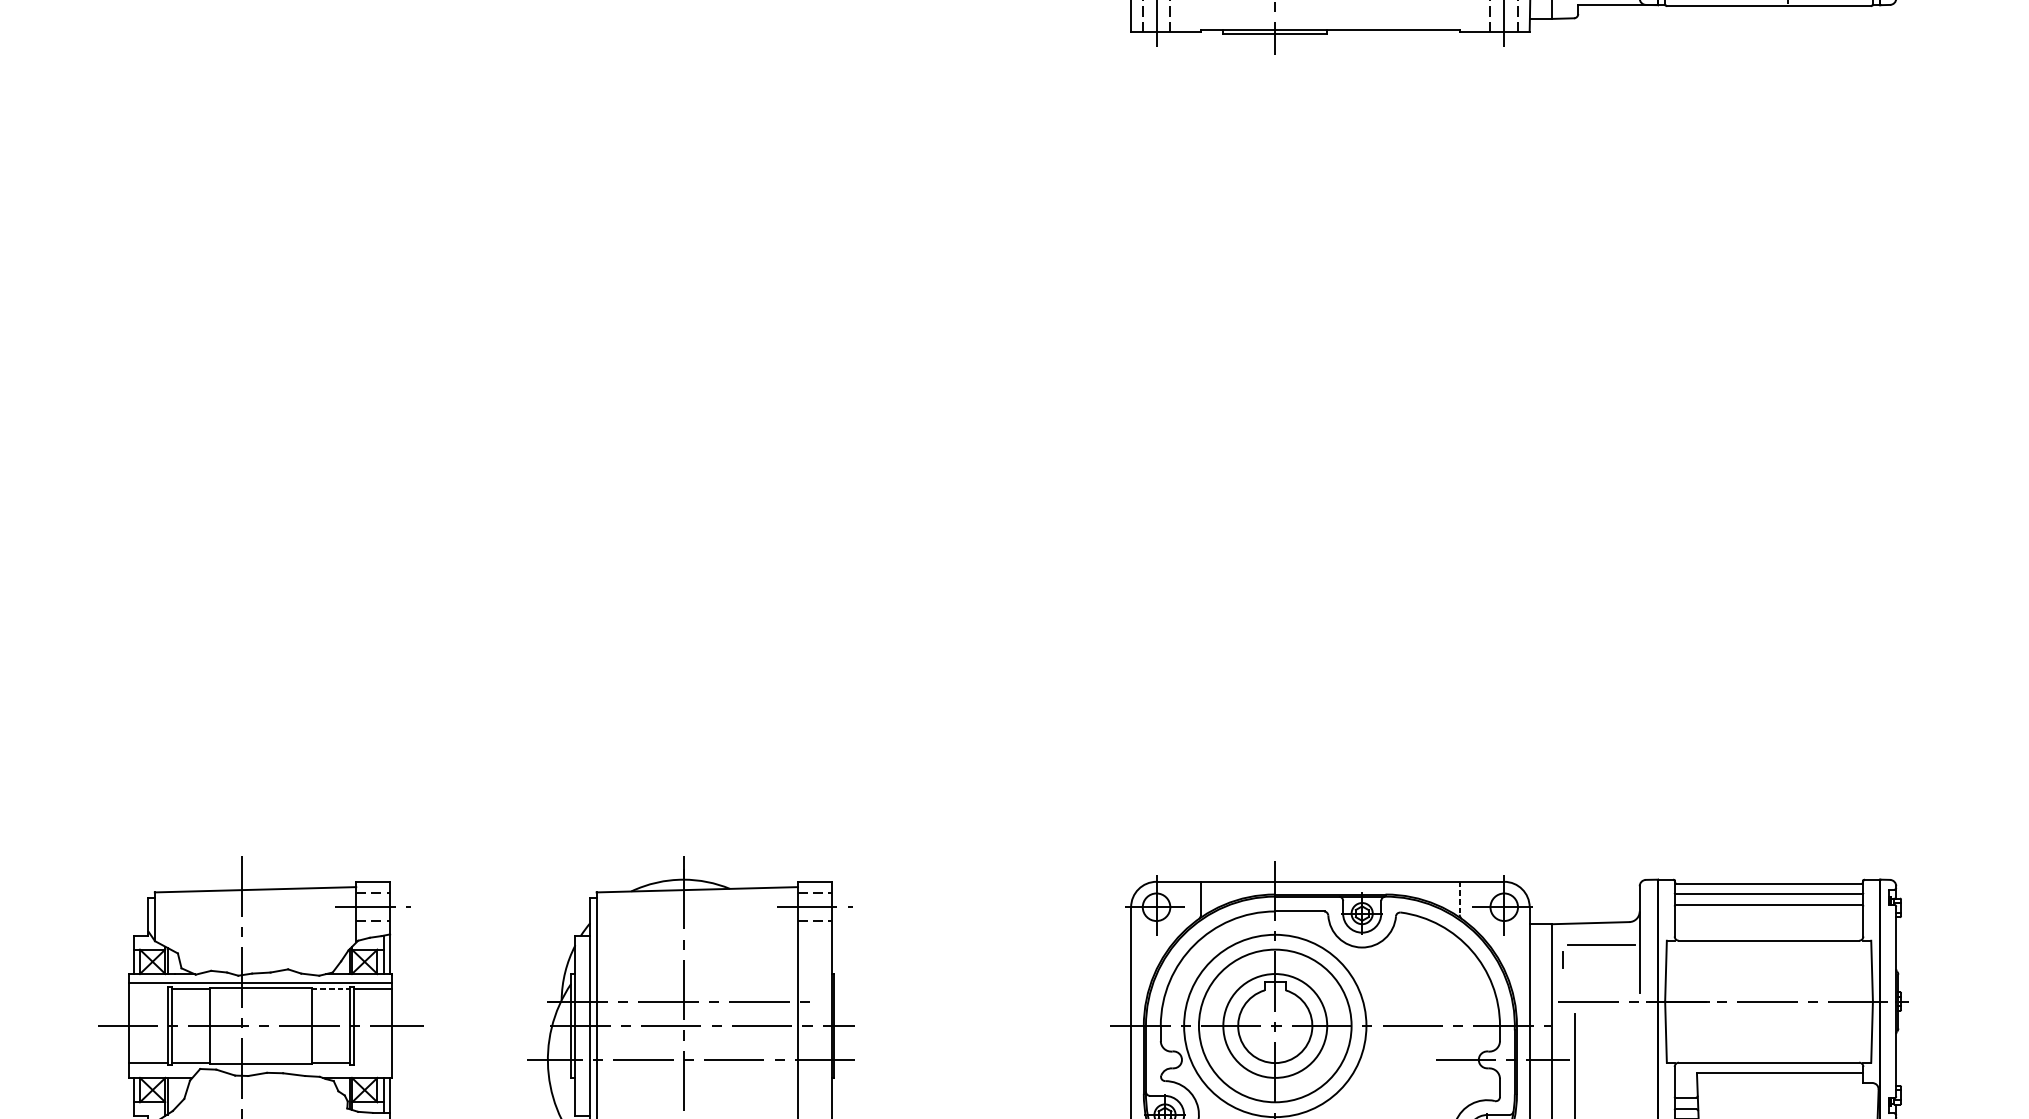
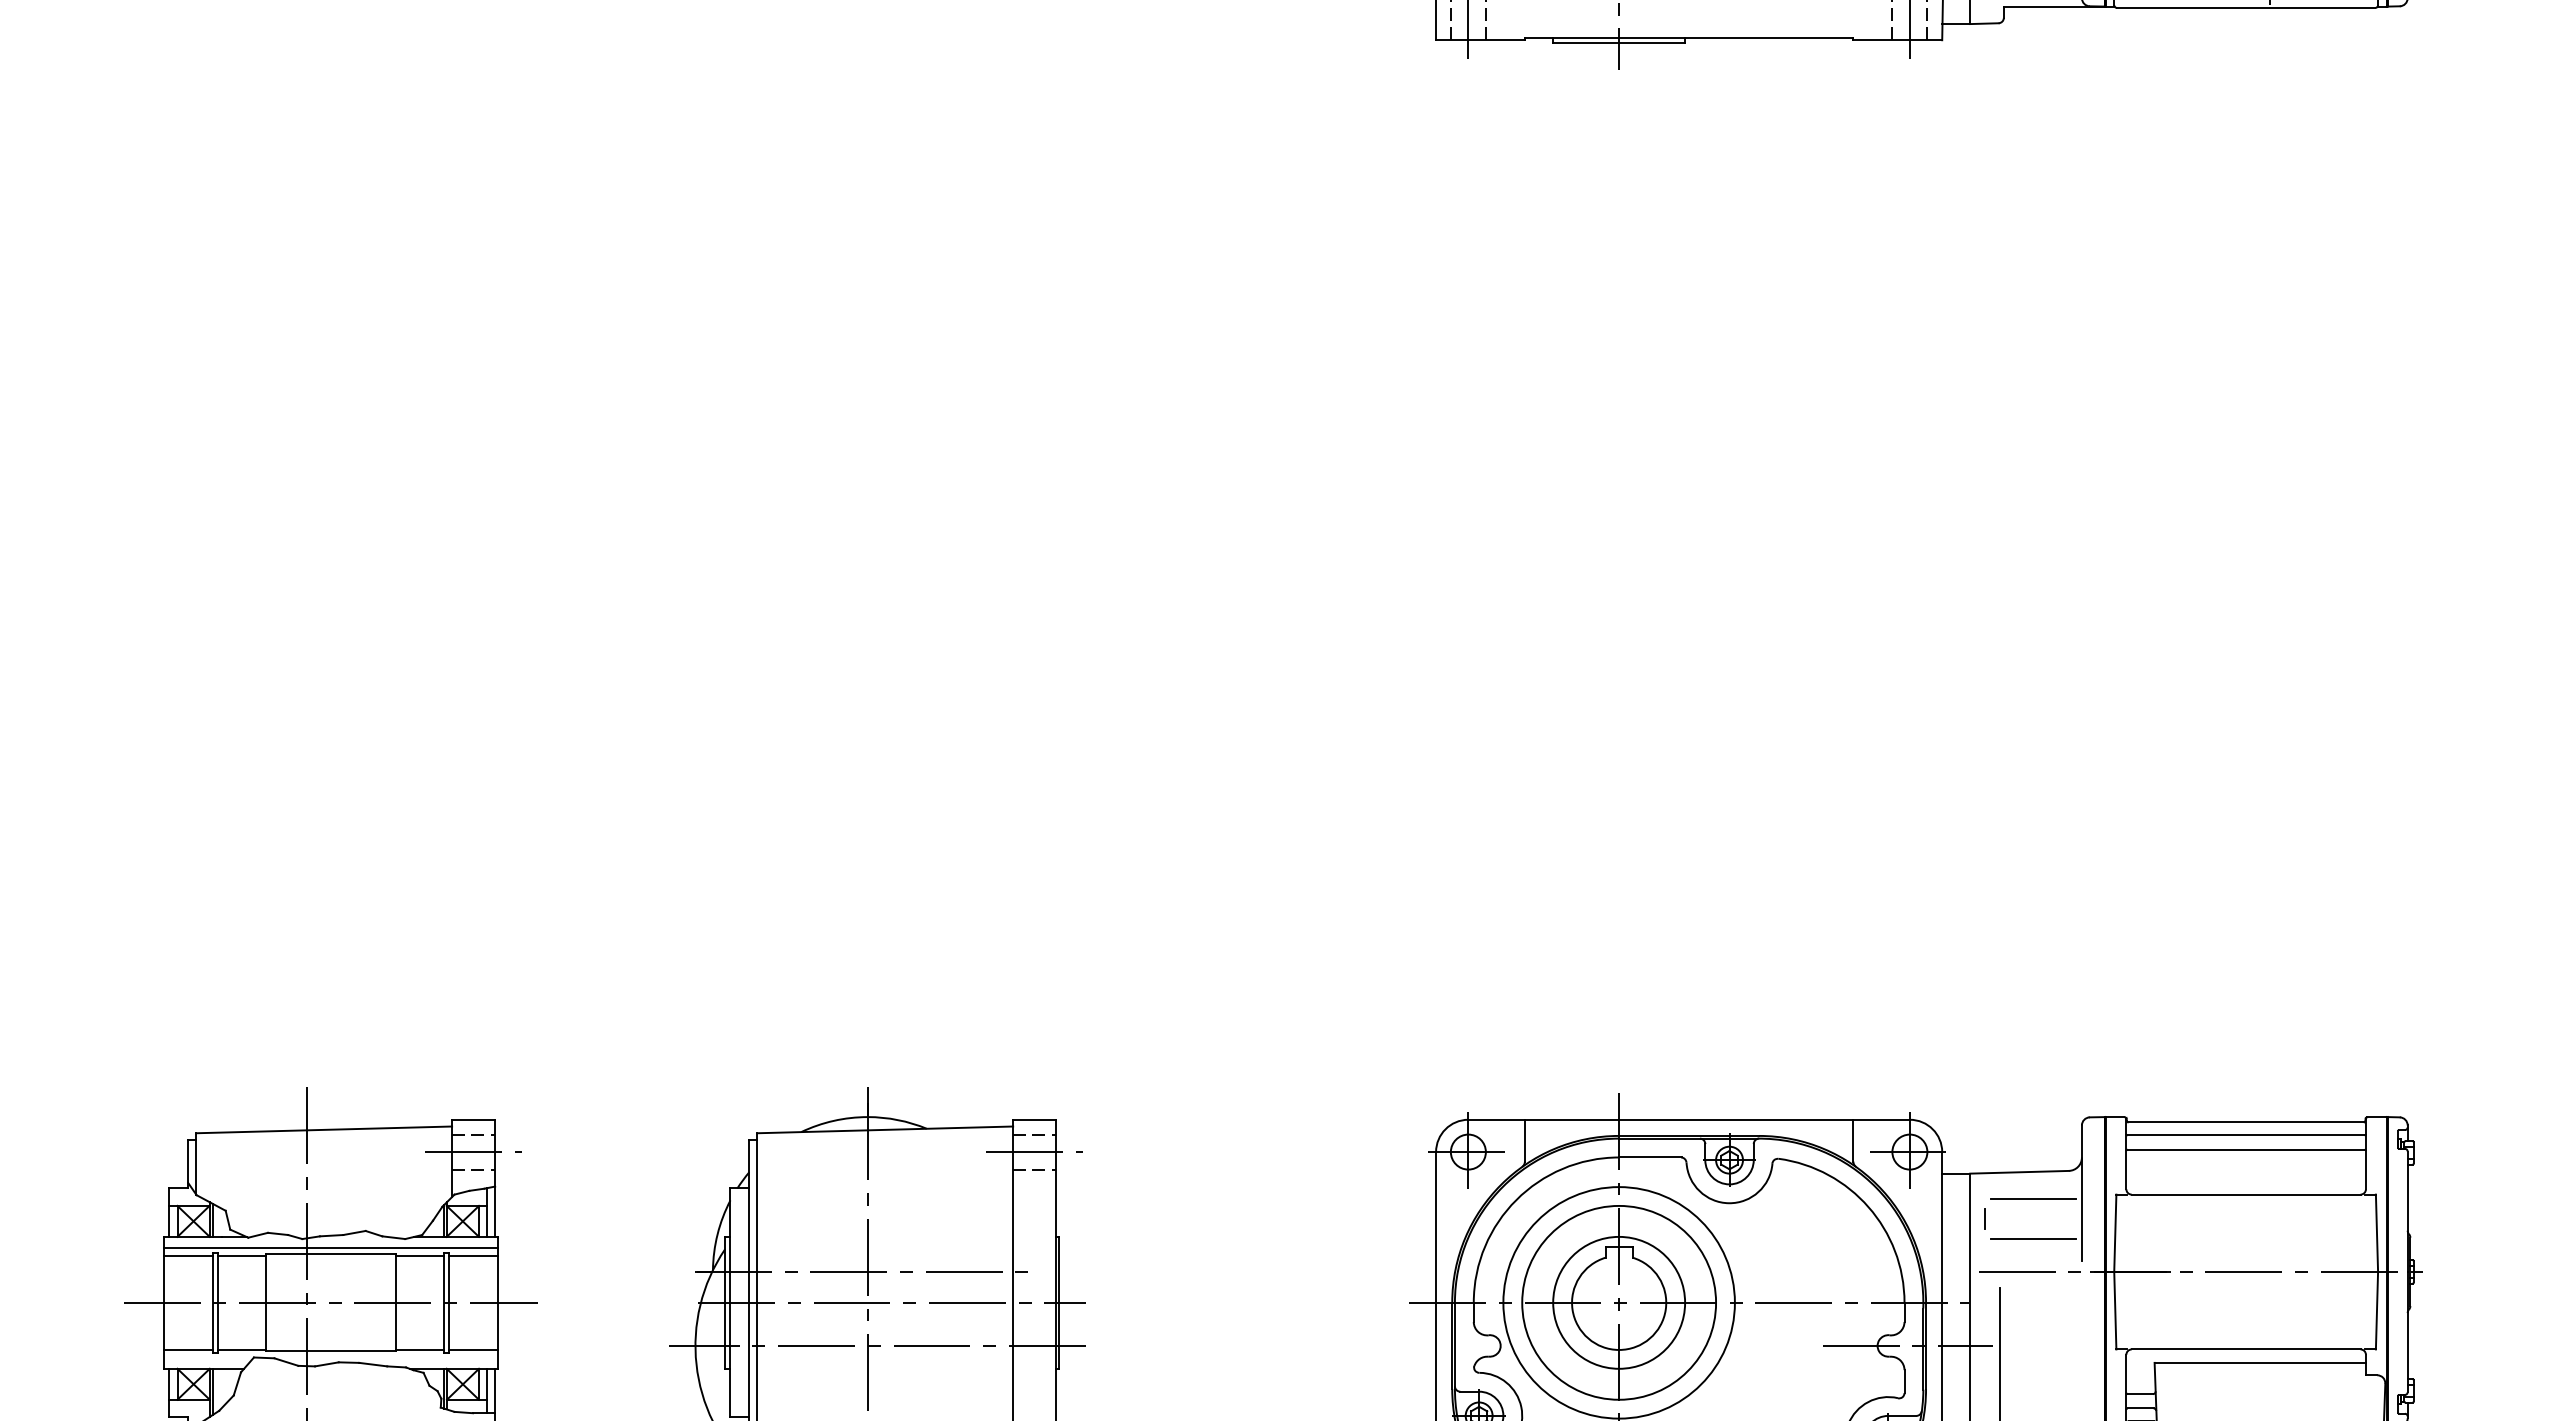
line: (1459, 898) -> (1853, 1140), dashed -> solid
line: (1601, 976) -> (2033, 1239), added
line: (148, 988) -> (188, 1255), added
line: (331, 988) -> (420, 1255), dashed -> solid
line: (372, 1062) -> (472, 1349), added

